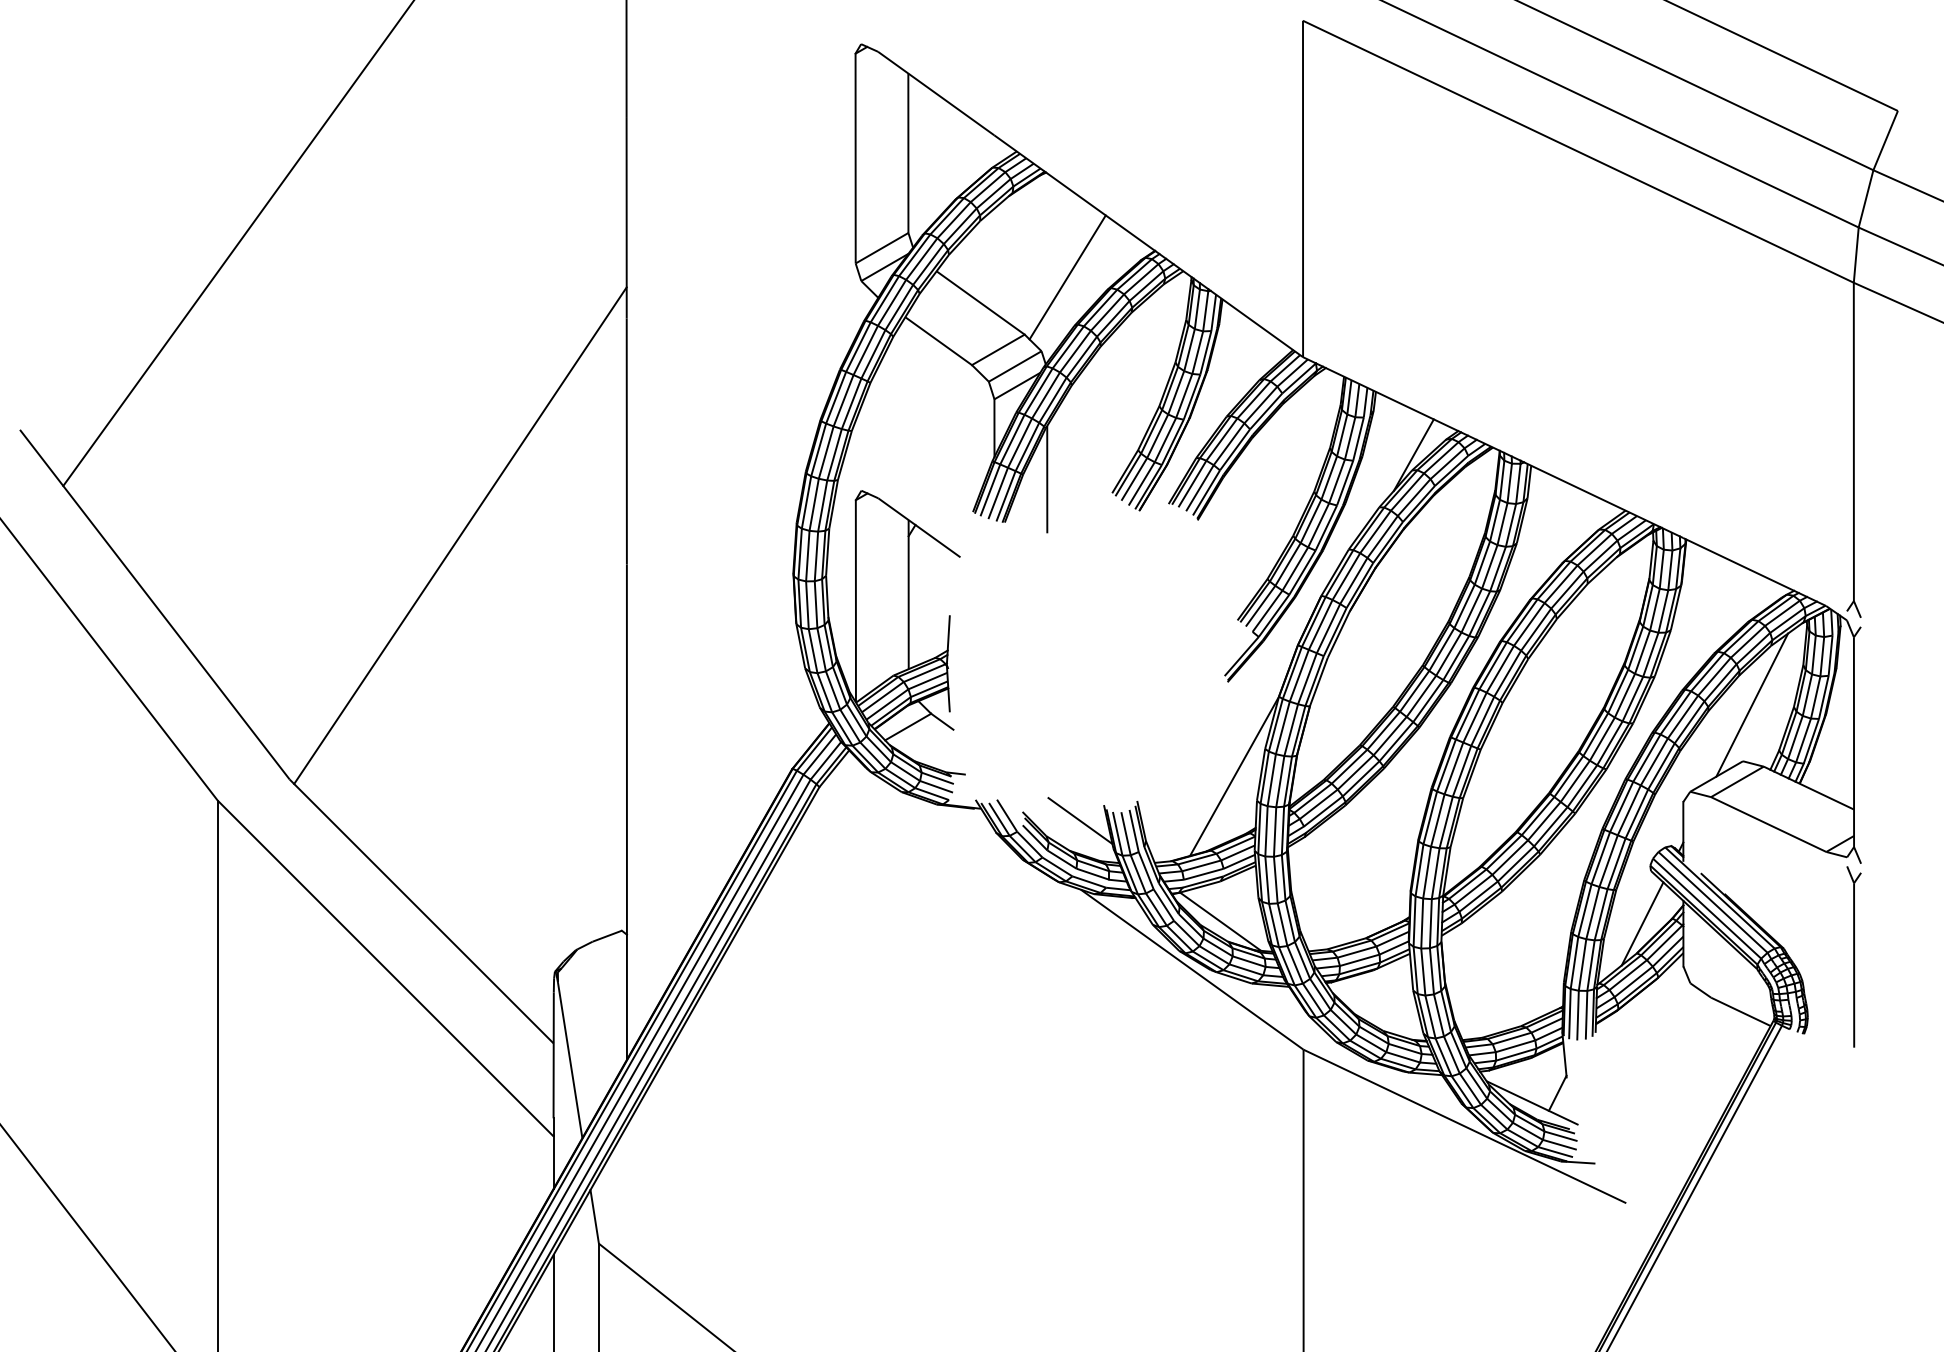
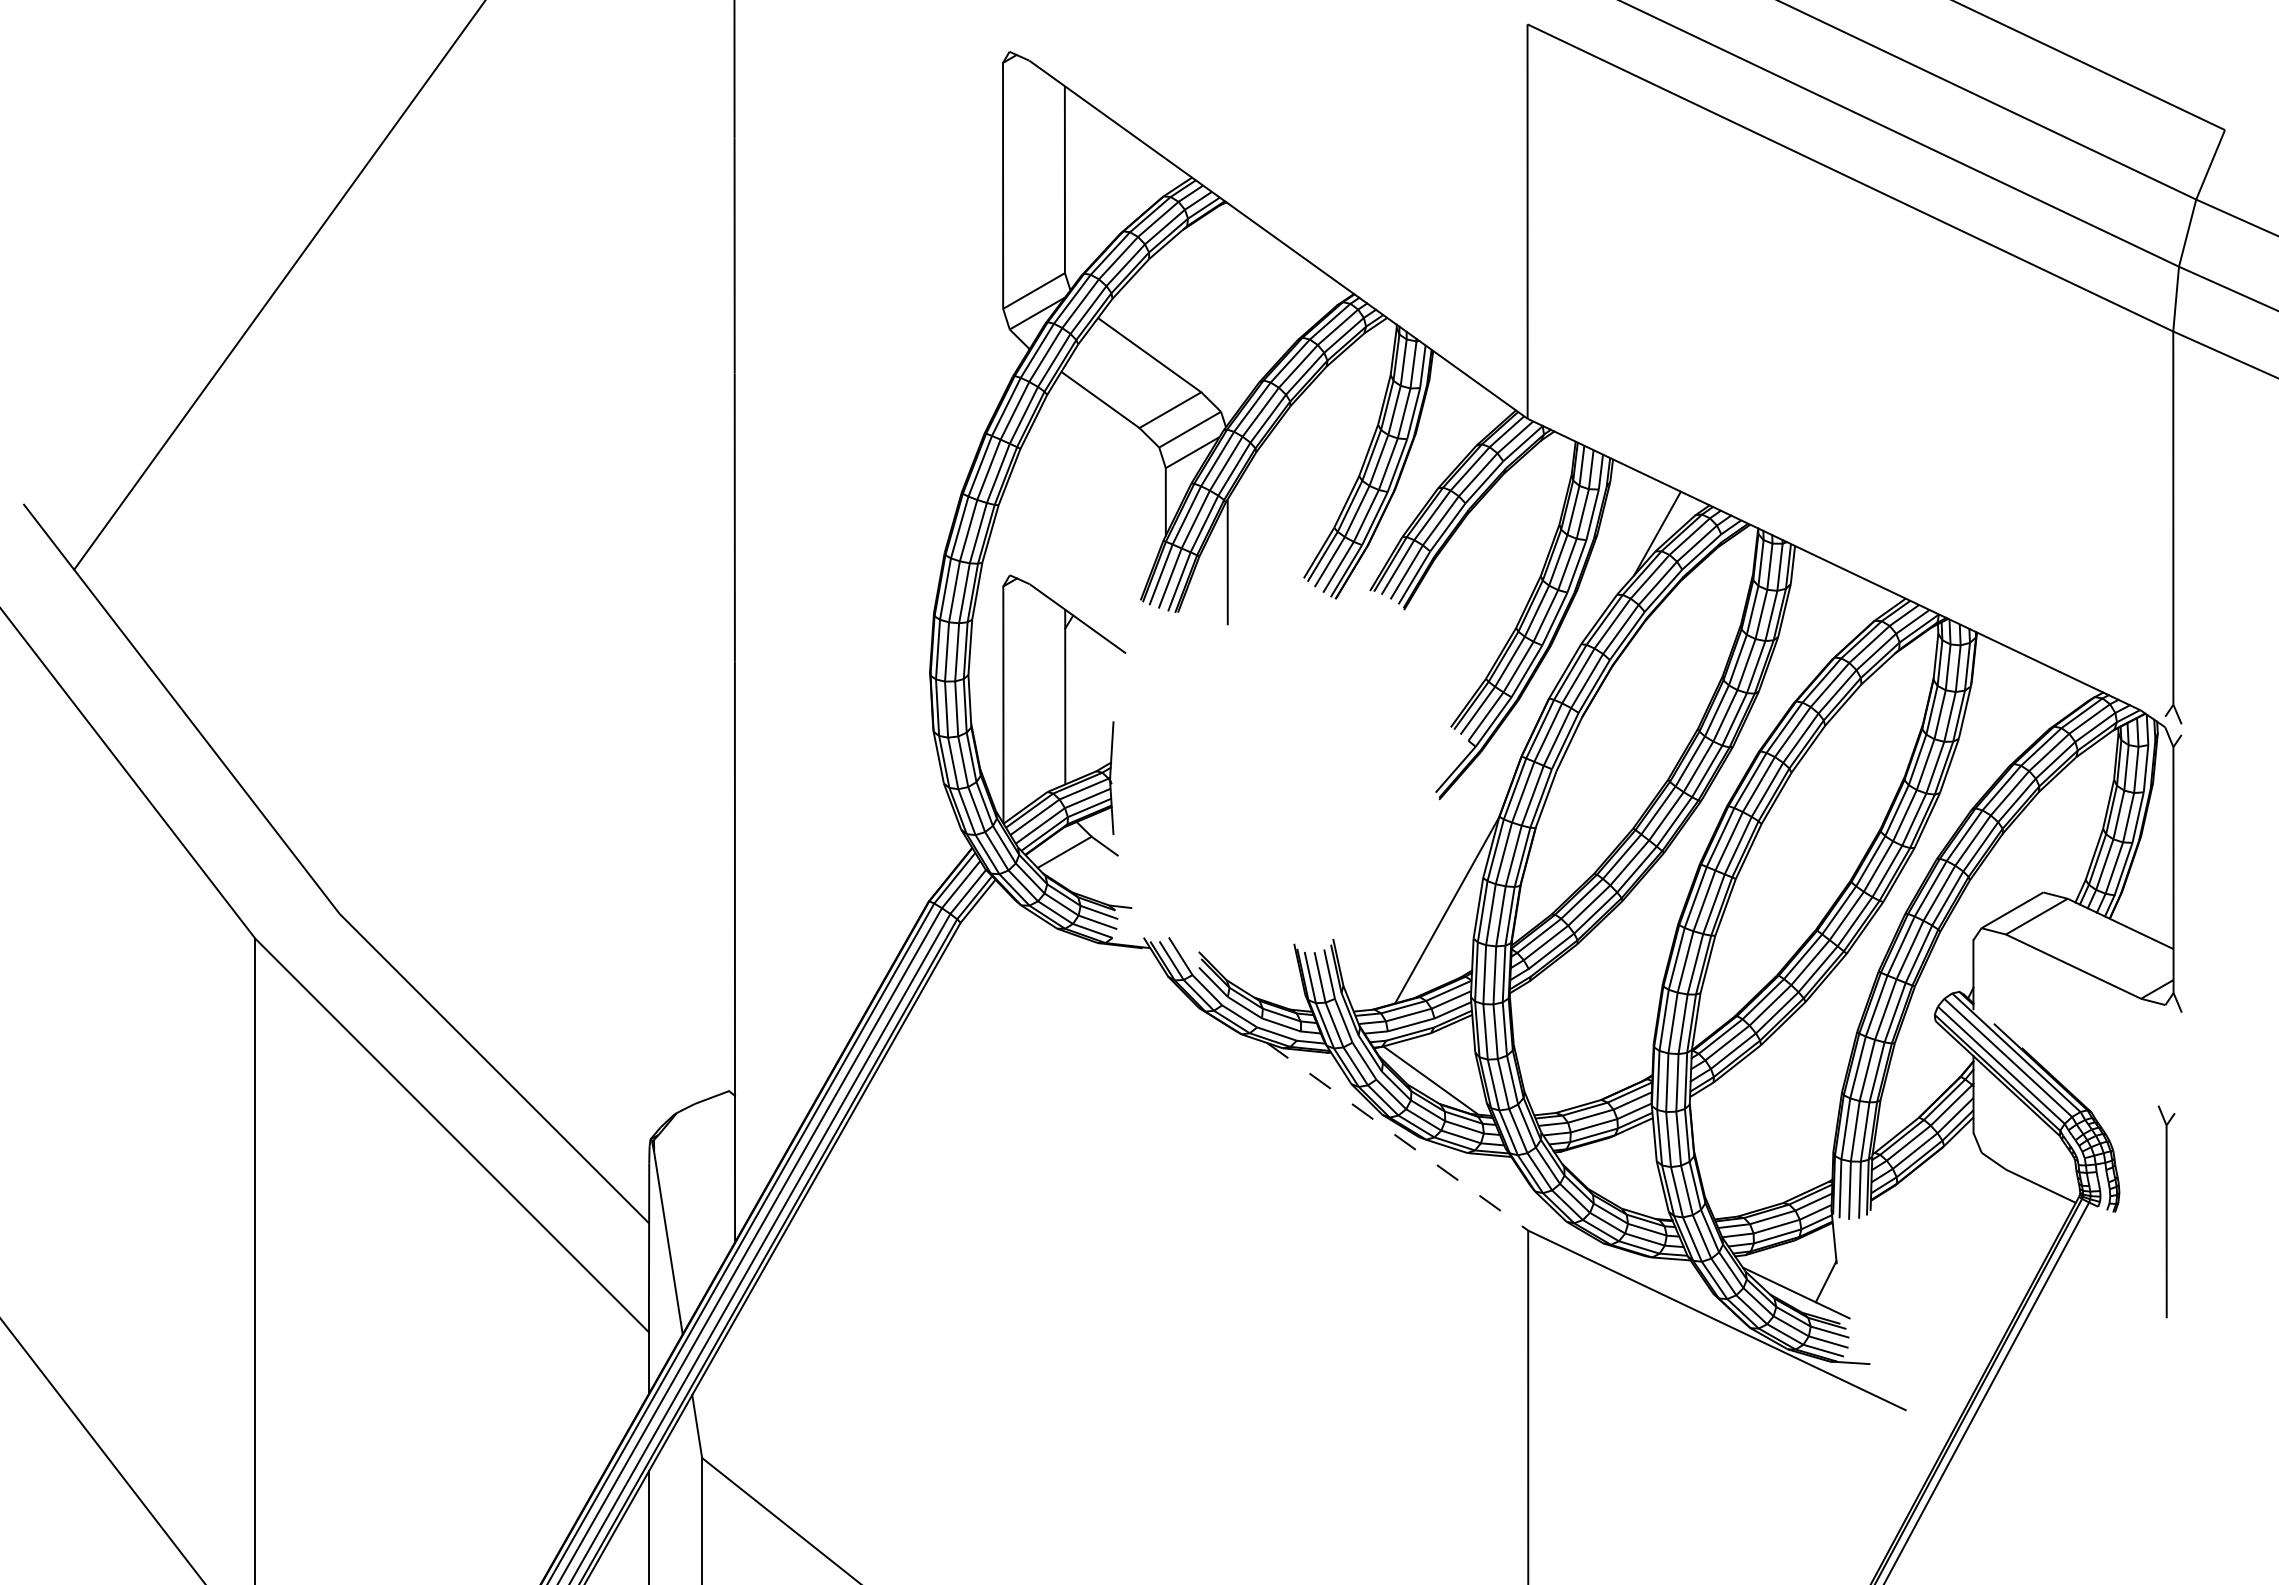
line: (1067, 276) -> (1251, 324), removed
line: (460, 535) -> (539, 627), removed
line: (1752, 705) -> (2054, 826), removed
line: (1080, 821) -> (1266, 962), removed
line: (1642, 923) -> (1925, 1082), removed
part: (1854, 956) -> (2166, 1211), moved
line: (1192, 969) -> (1397, 1136), solid -> dashed

